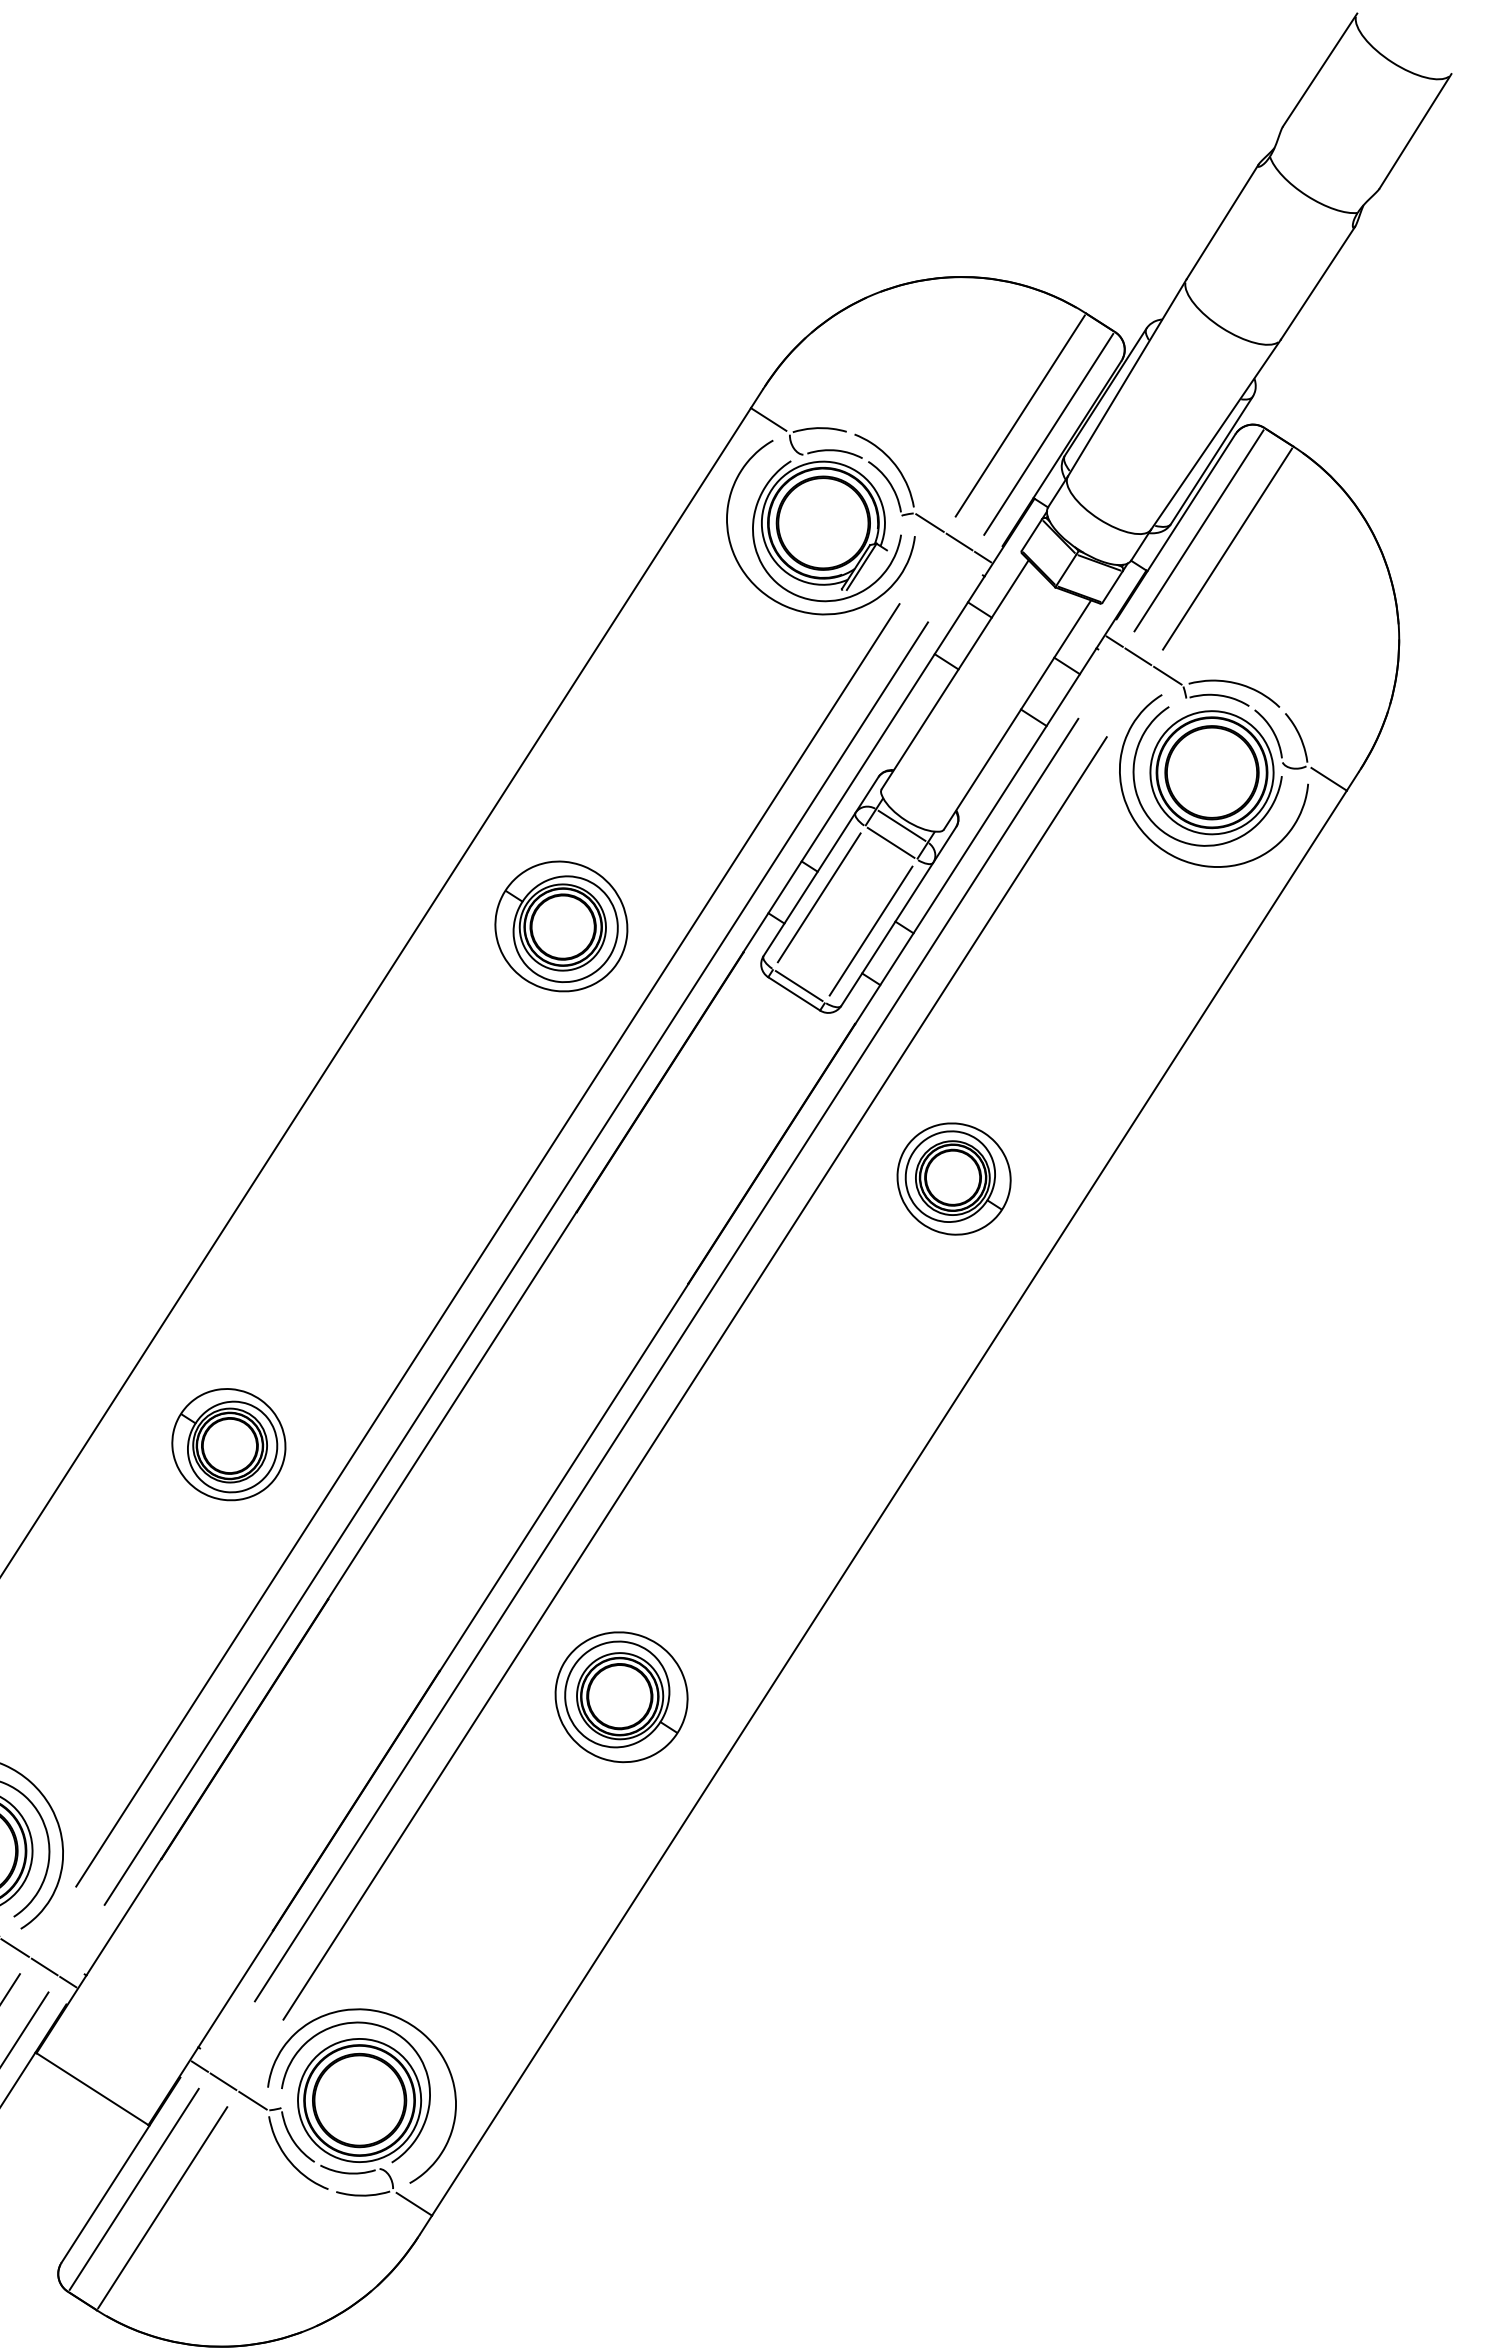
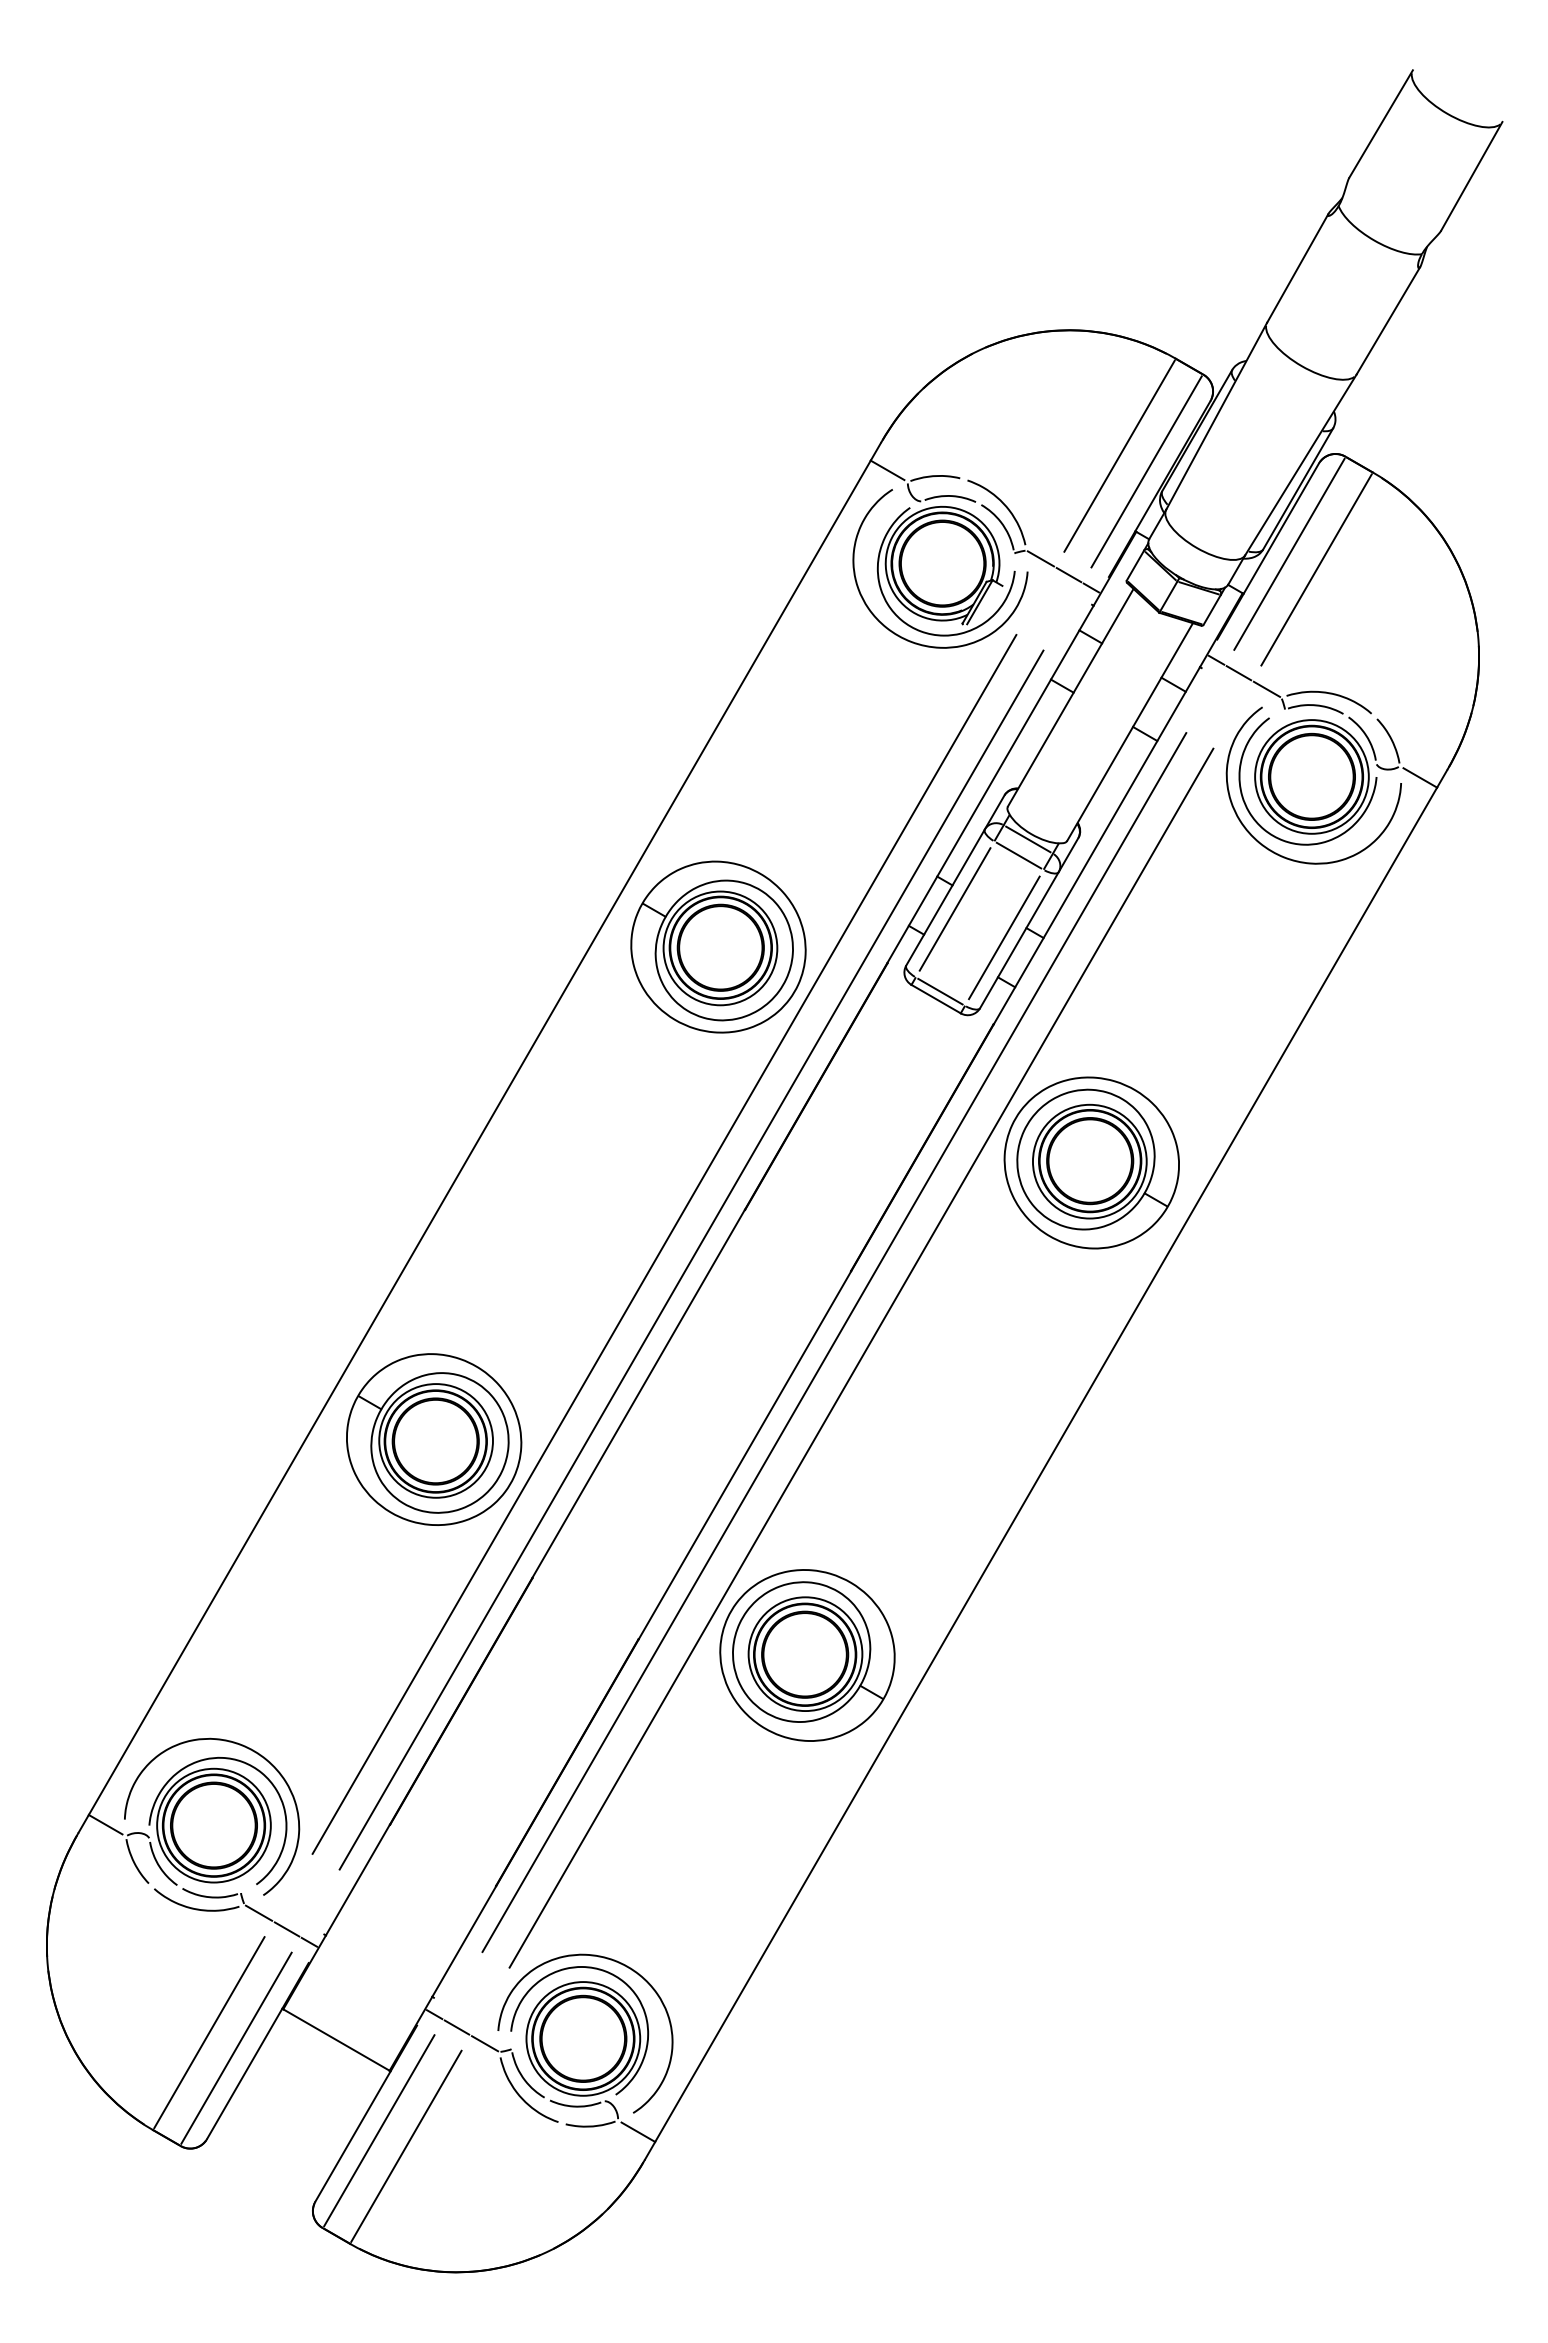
part: (561, 925) -> (718, 946), size x1.43
part: (953, 1178) -> (1091, 1162), size x1.67
part: (229, 1444) -> (434, 1439), size x1.67
part: (621, 1697) -> (807, 1655), size x1.43

